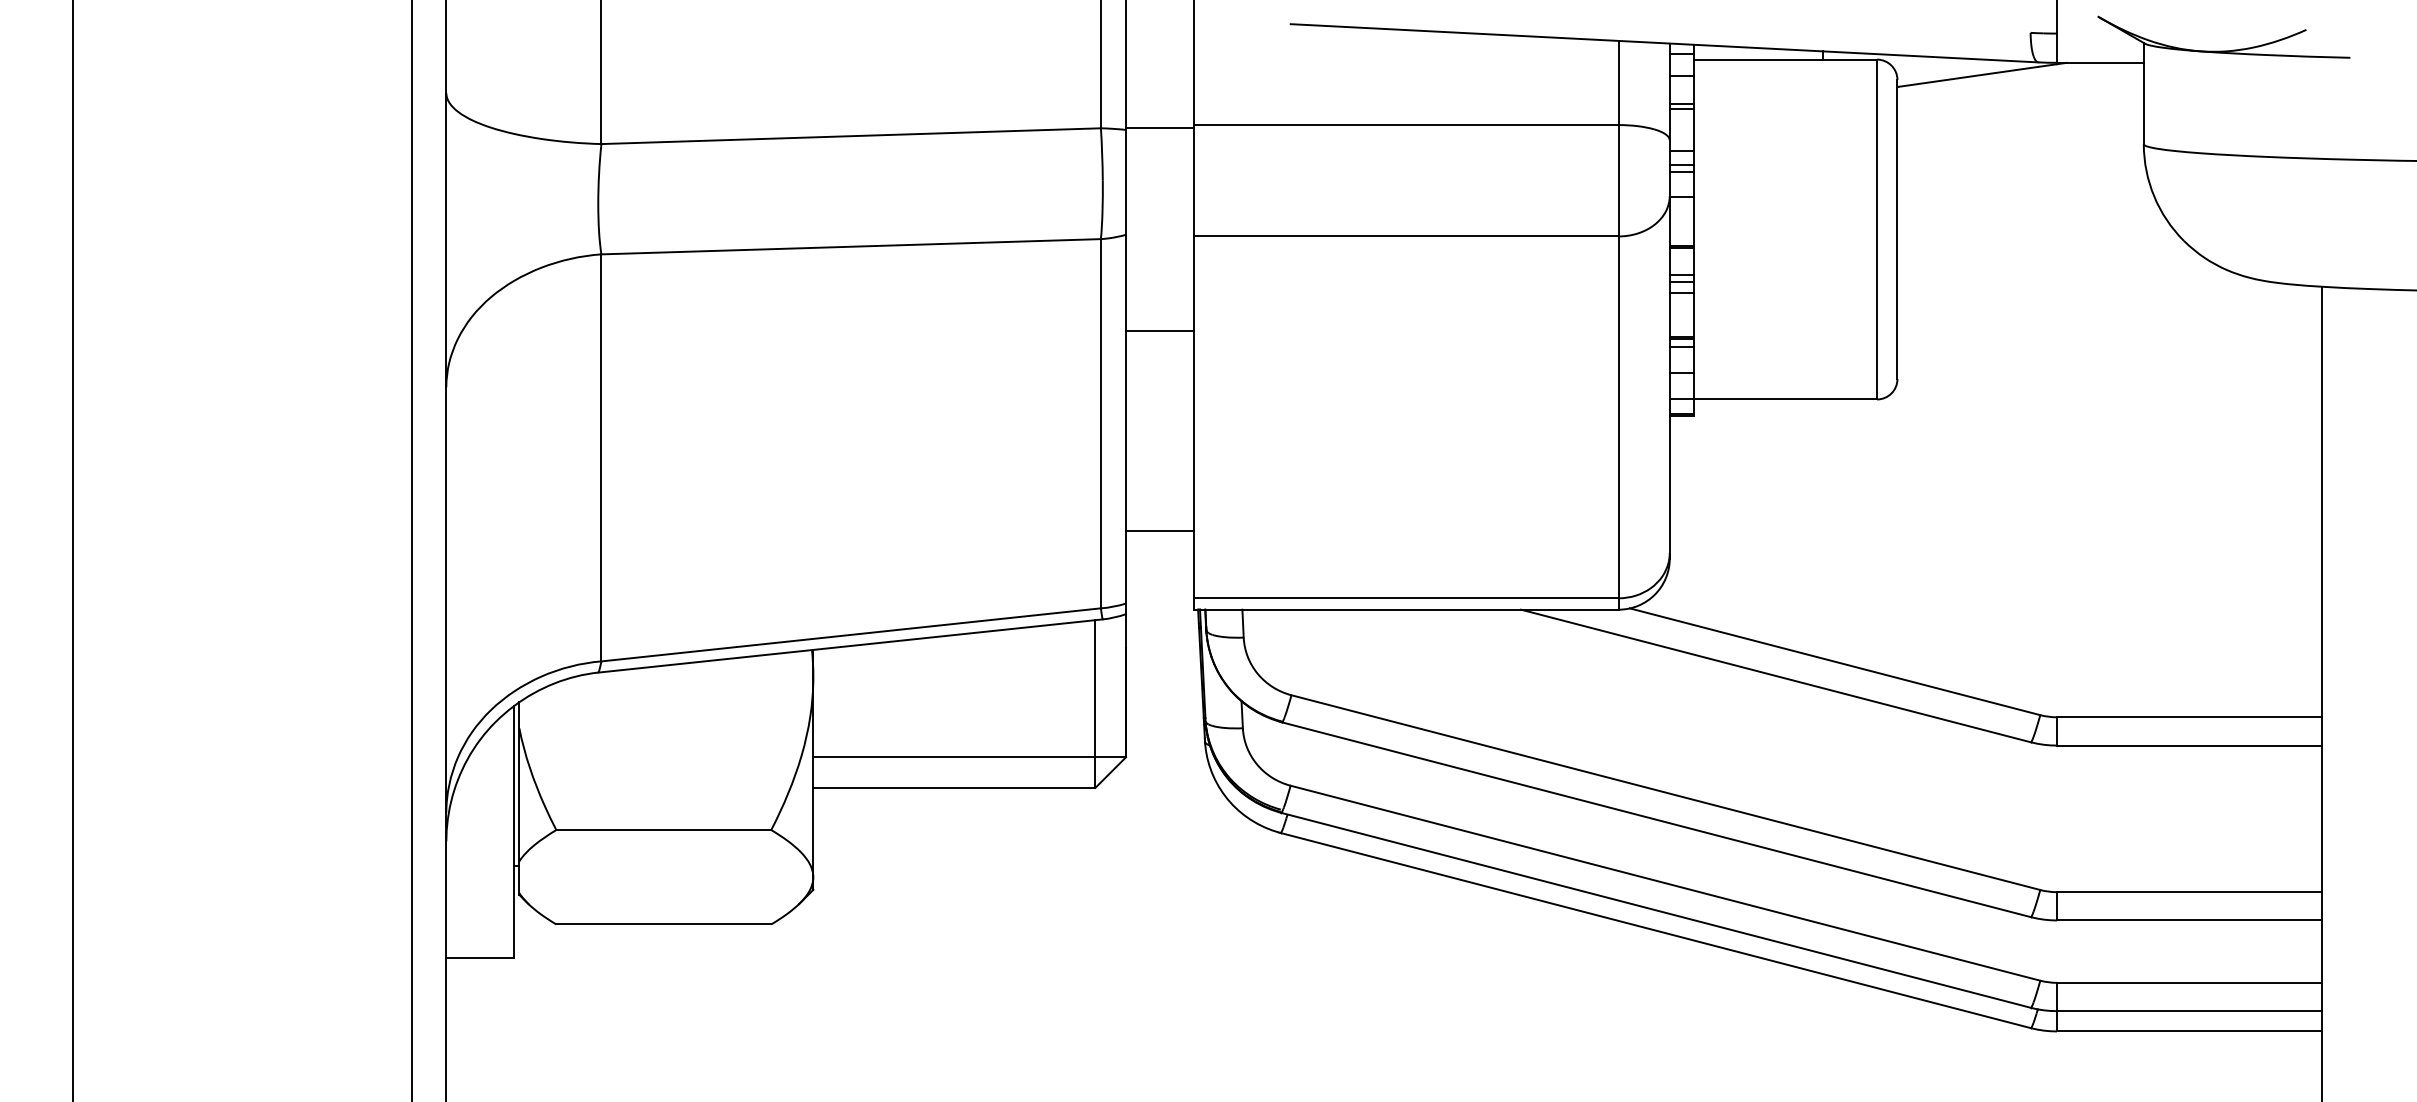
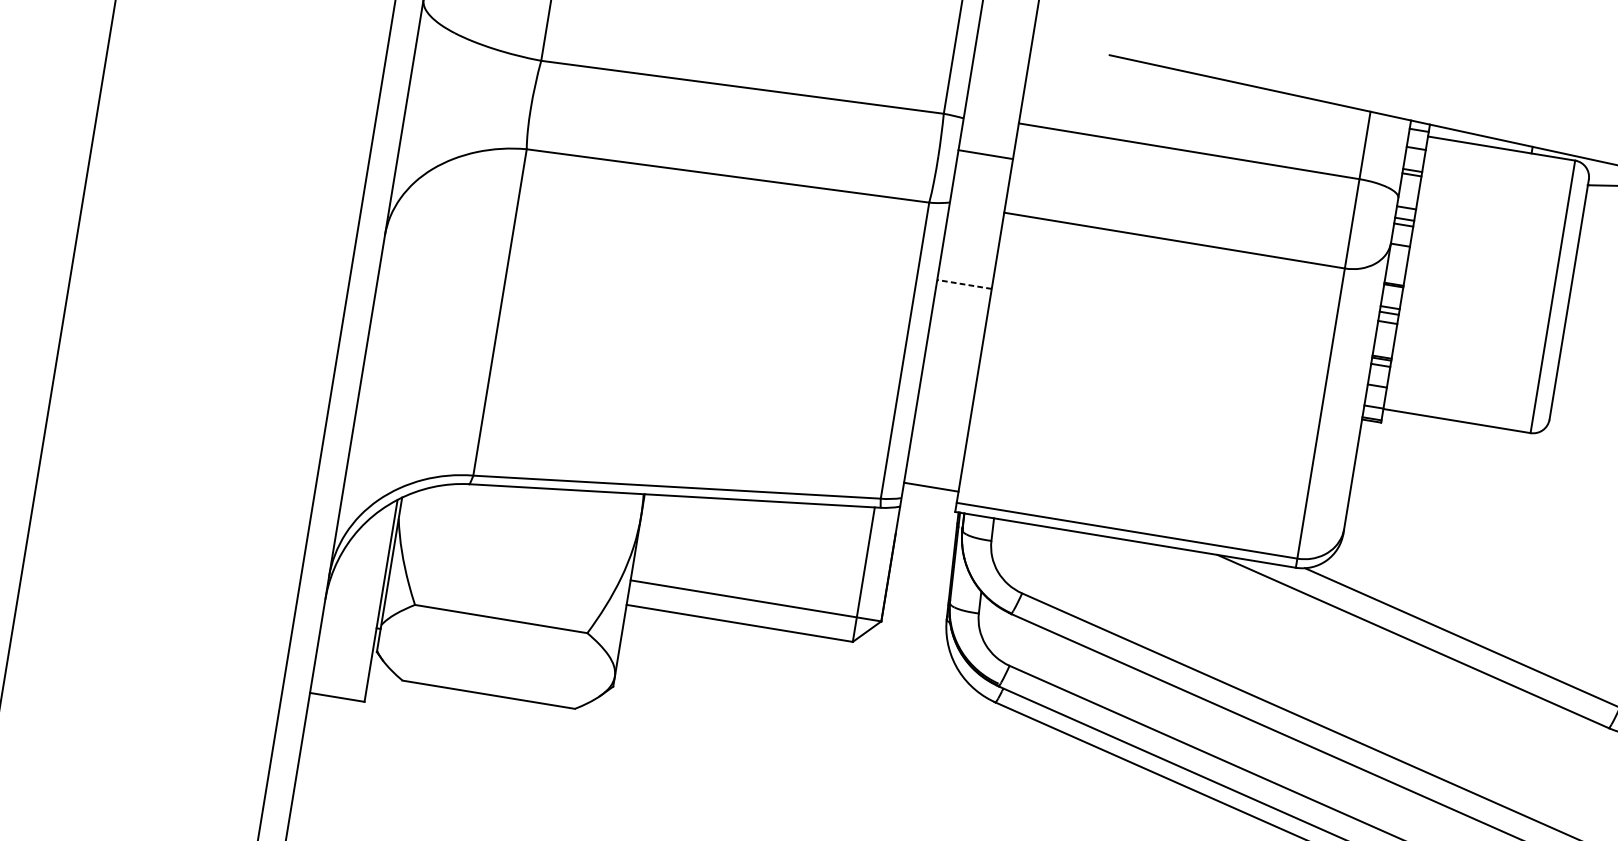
line: (1159, 127) -> (985, 154), moved
line: (1160, 331) -> (964, 284), solid -> dashed
line: (1159, 531) -> (930, 487), moved

